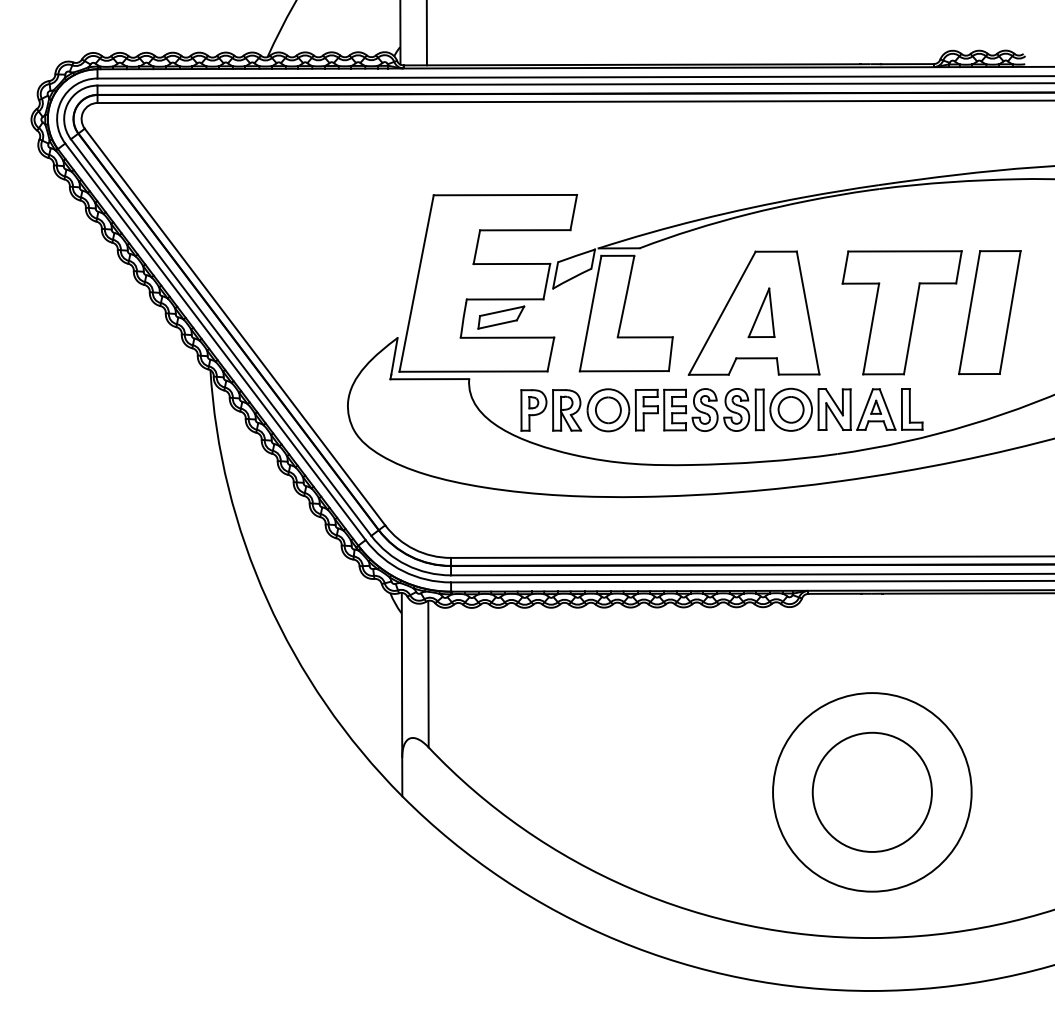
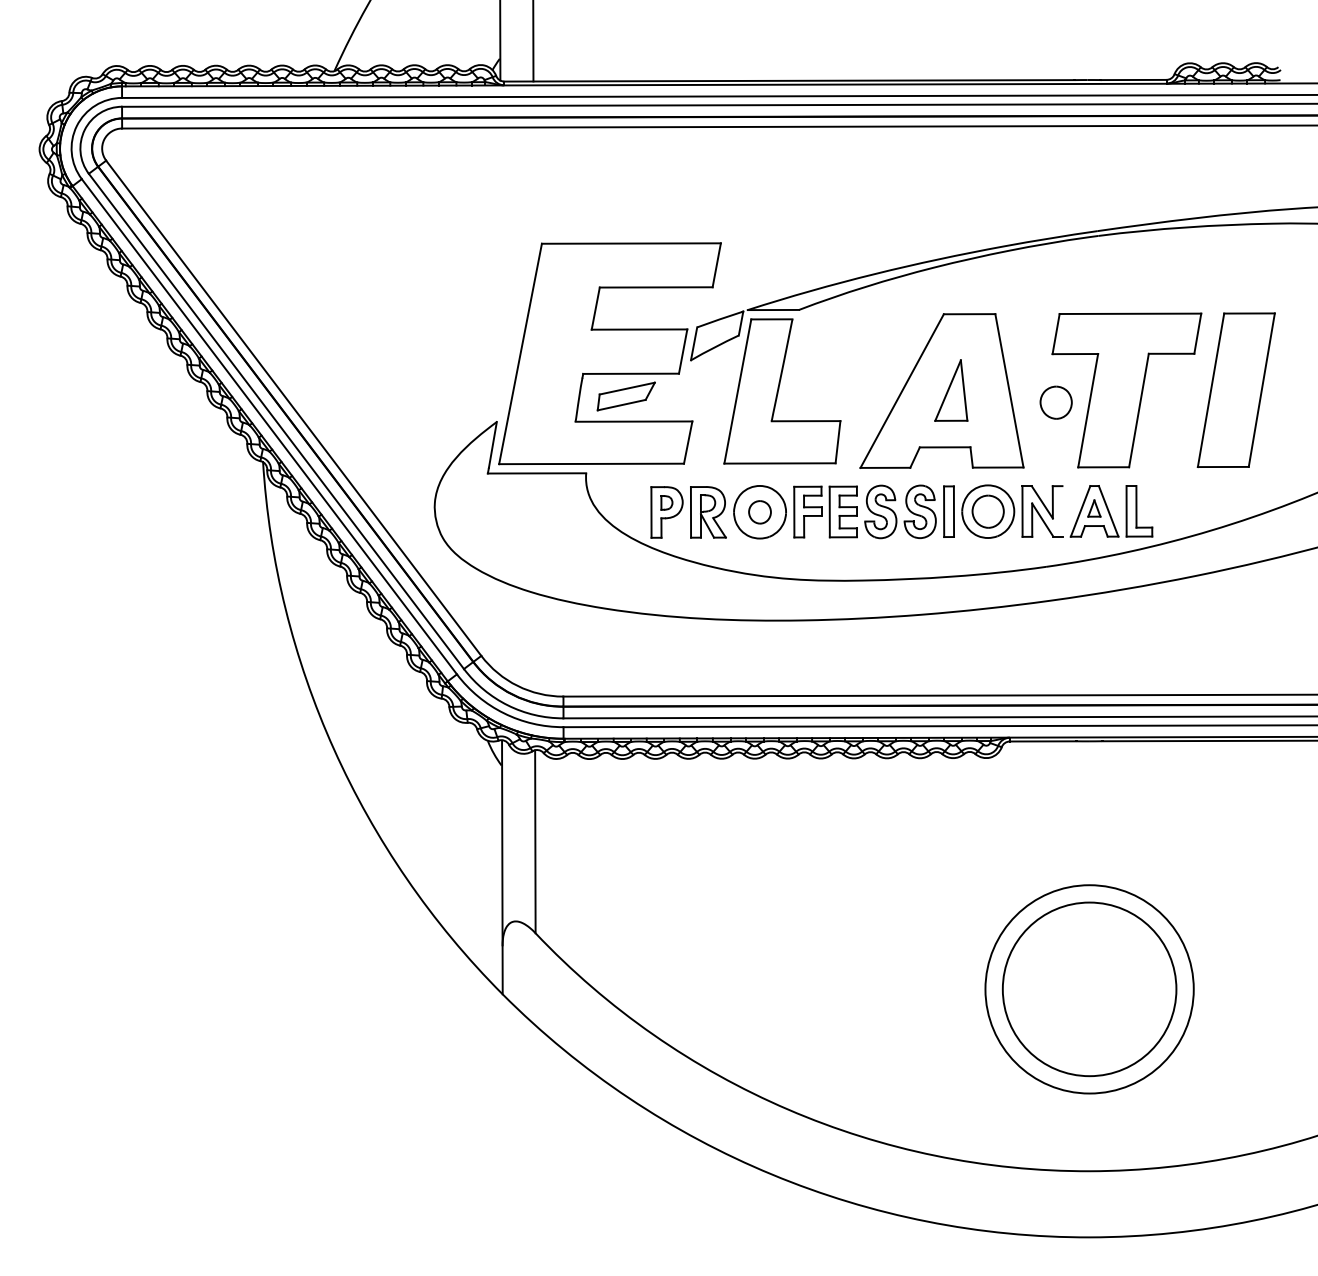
part: (845, 322) -> (1055, 402), added
line: (850, 409) -> (1062, 511), removed
part: (607, 410) -> (759, 512), size x0.7
circle: (872, 791) -> (1089, 988), size x1.4
circle: (872, 792) -> (1089, 989), size x0.7

